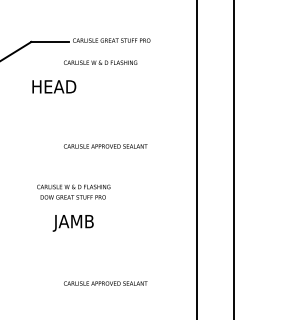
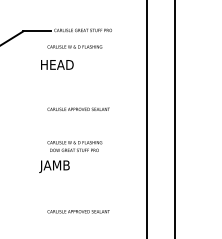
text: (54, 86) -> (57, 64), moved
text: (73, 192) -> (74, 146), moved

